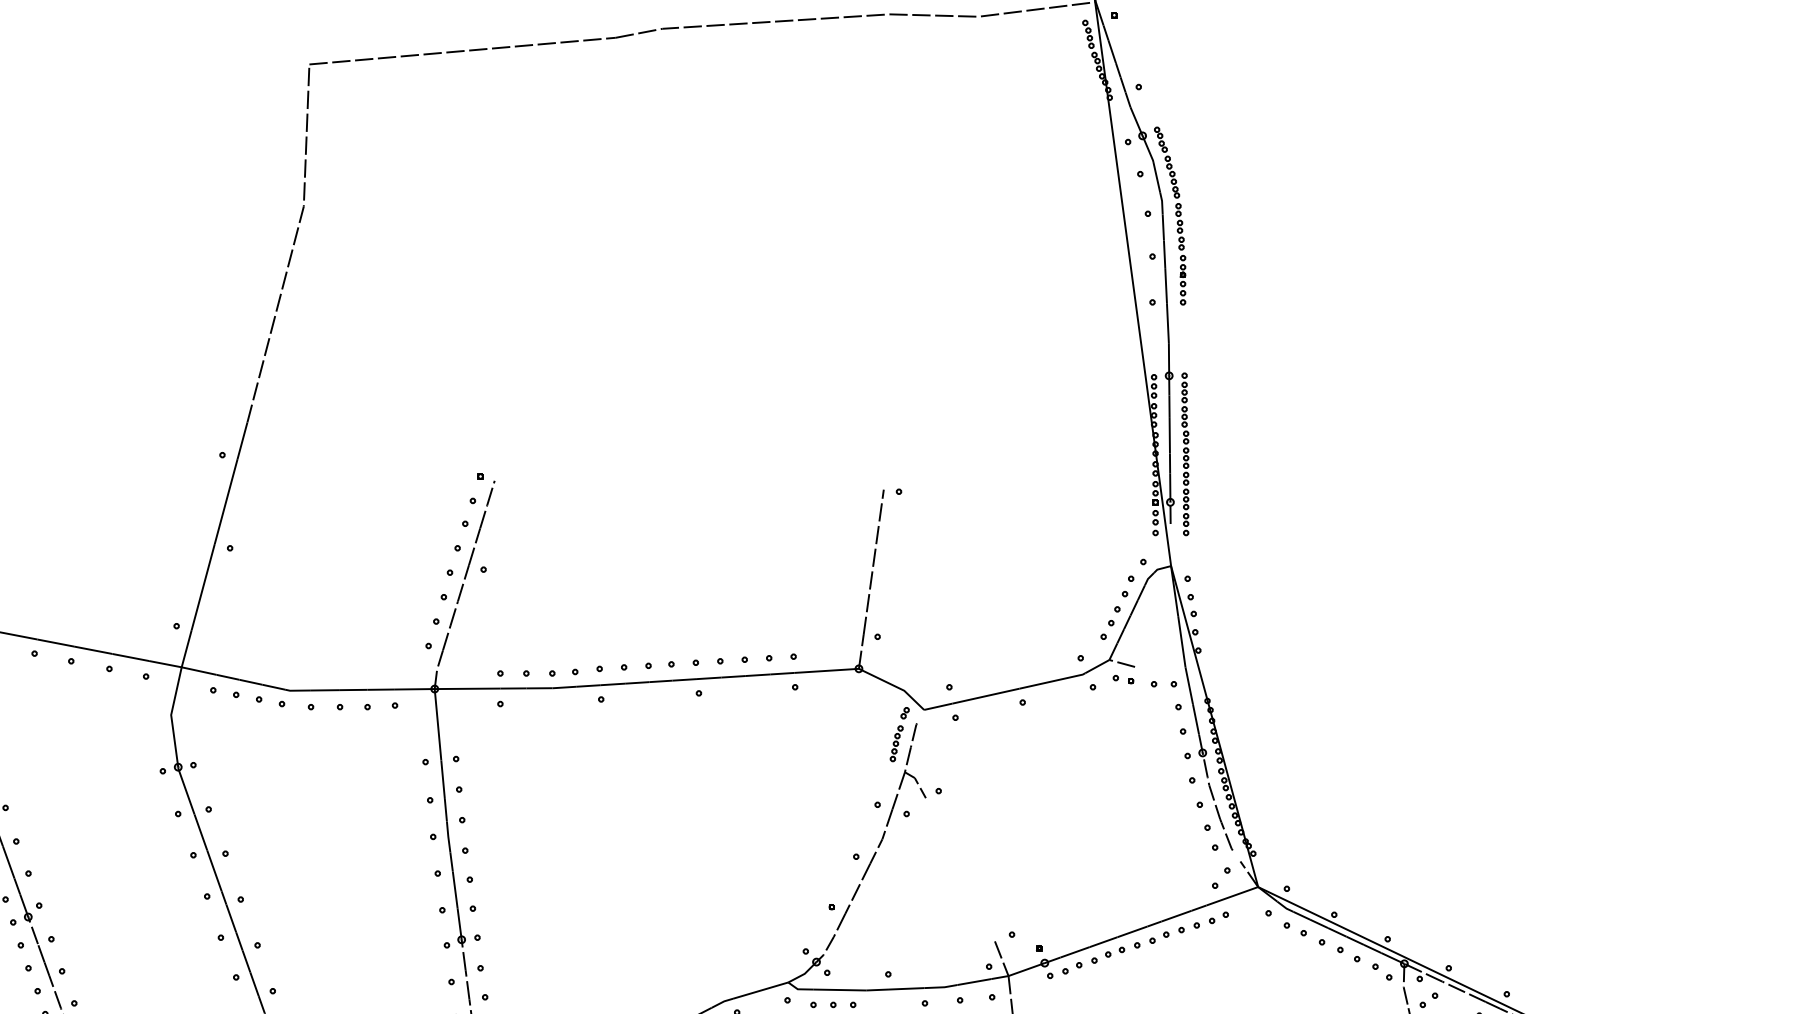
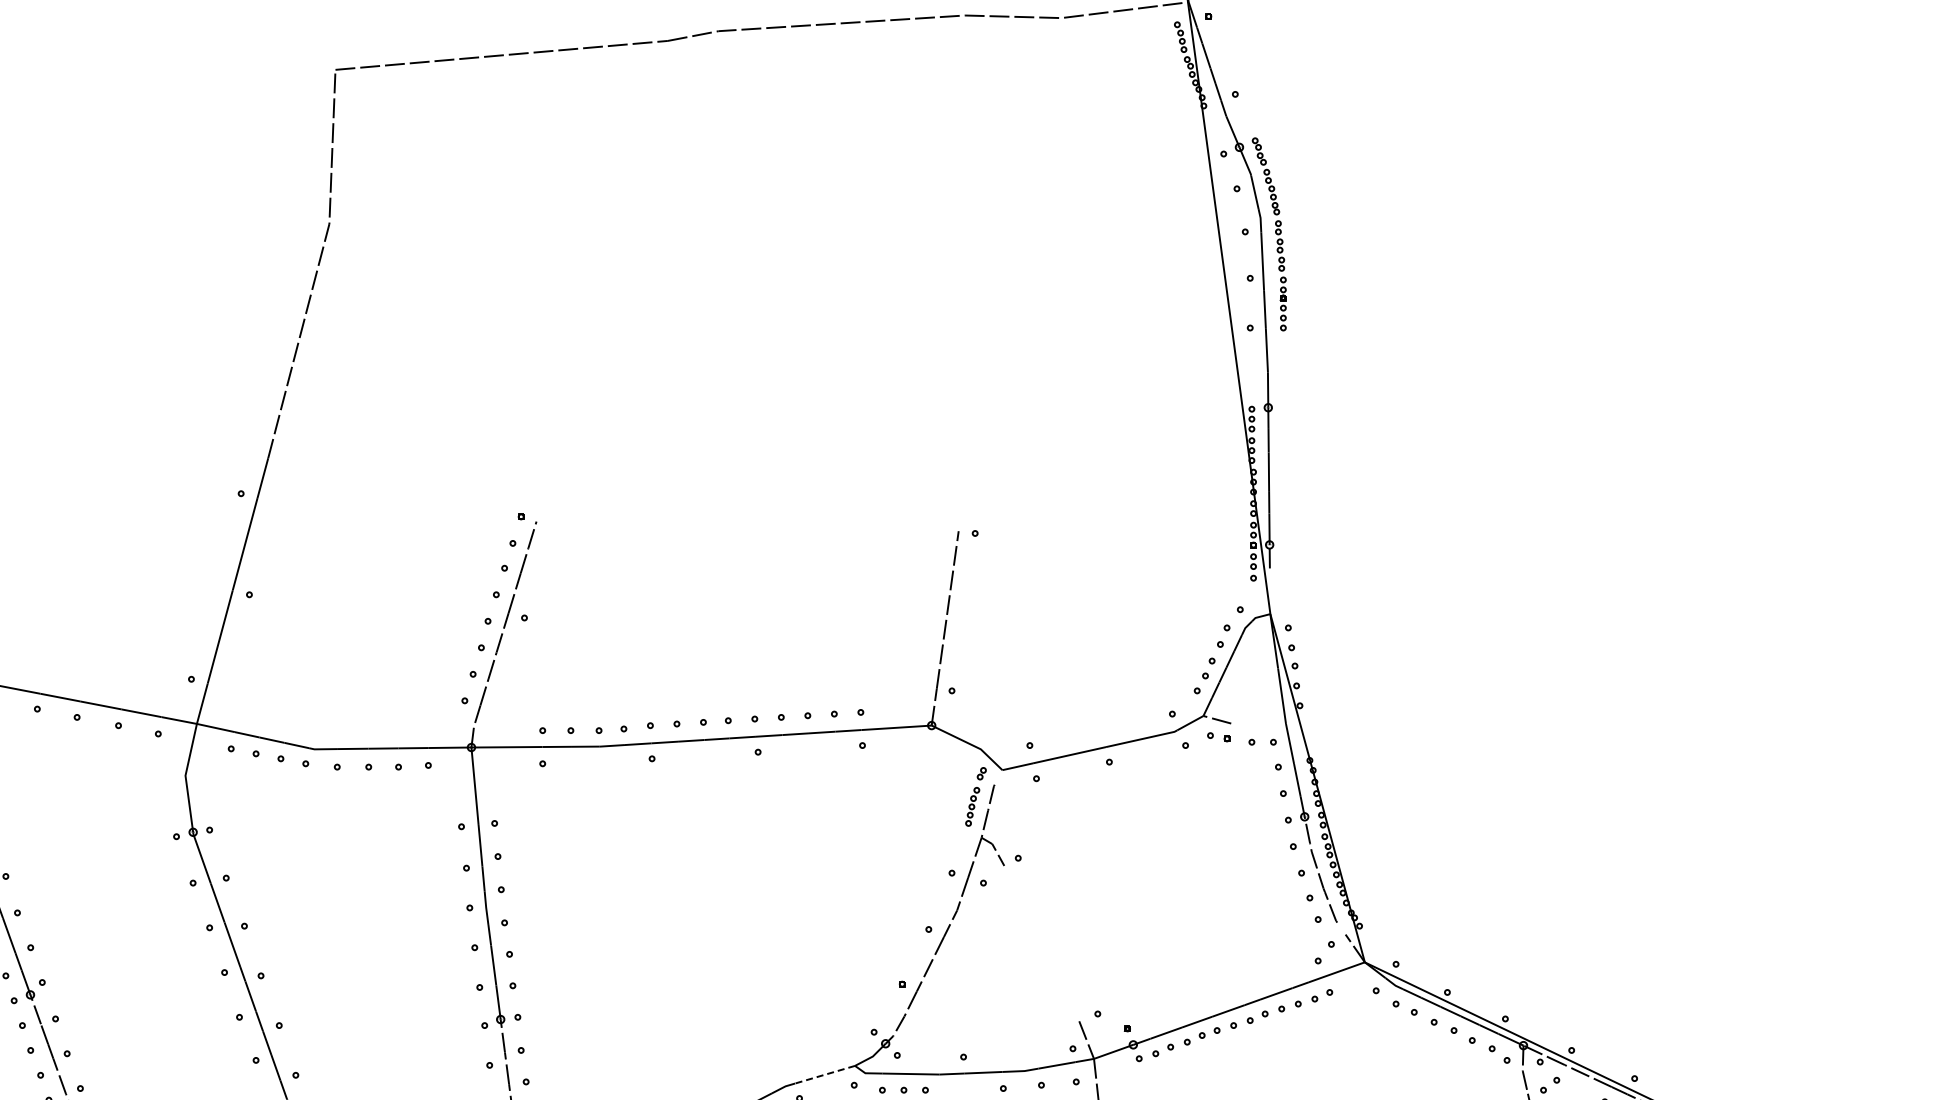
part: (1185, 454) -> (1285, 492), removed
line: (760, 990) -> (824, 1074), solid -> dashed

